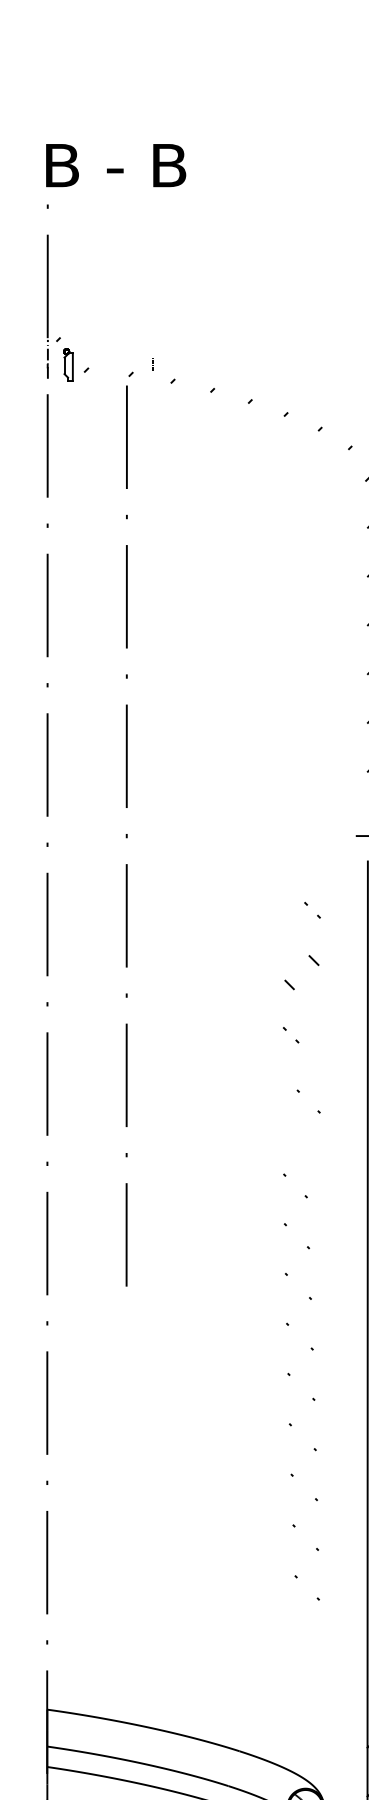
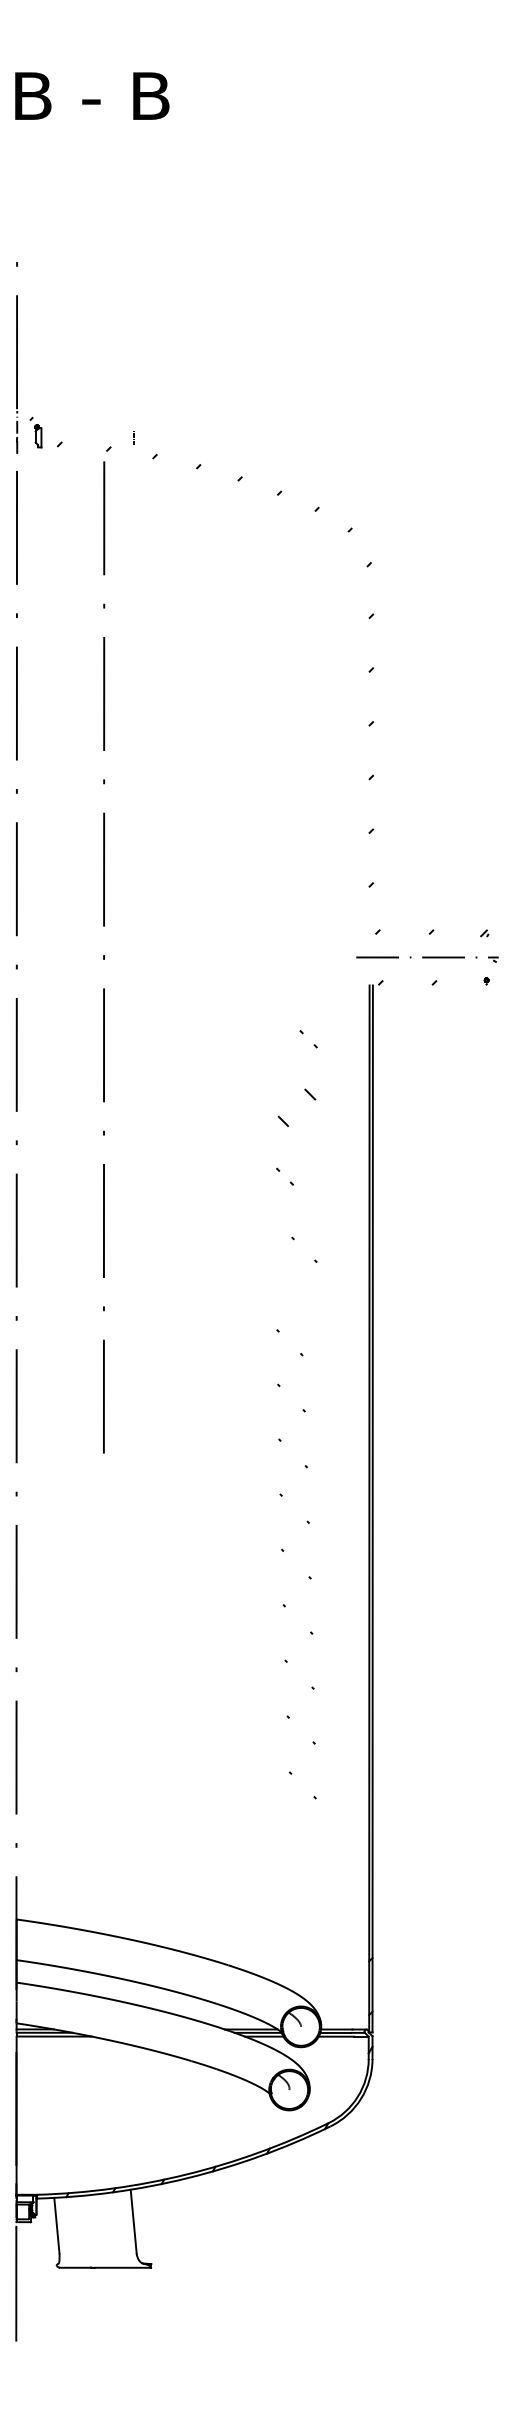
text: (116, 165) -> (92, 95), moved
part: (64, 359) -> (35, 432), size x0.62

